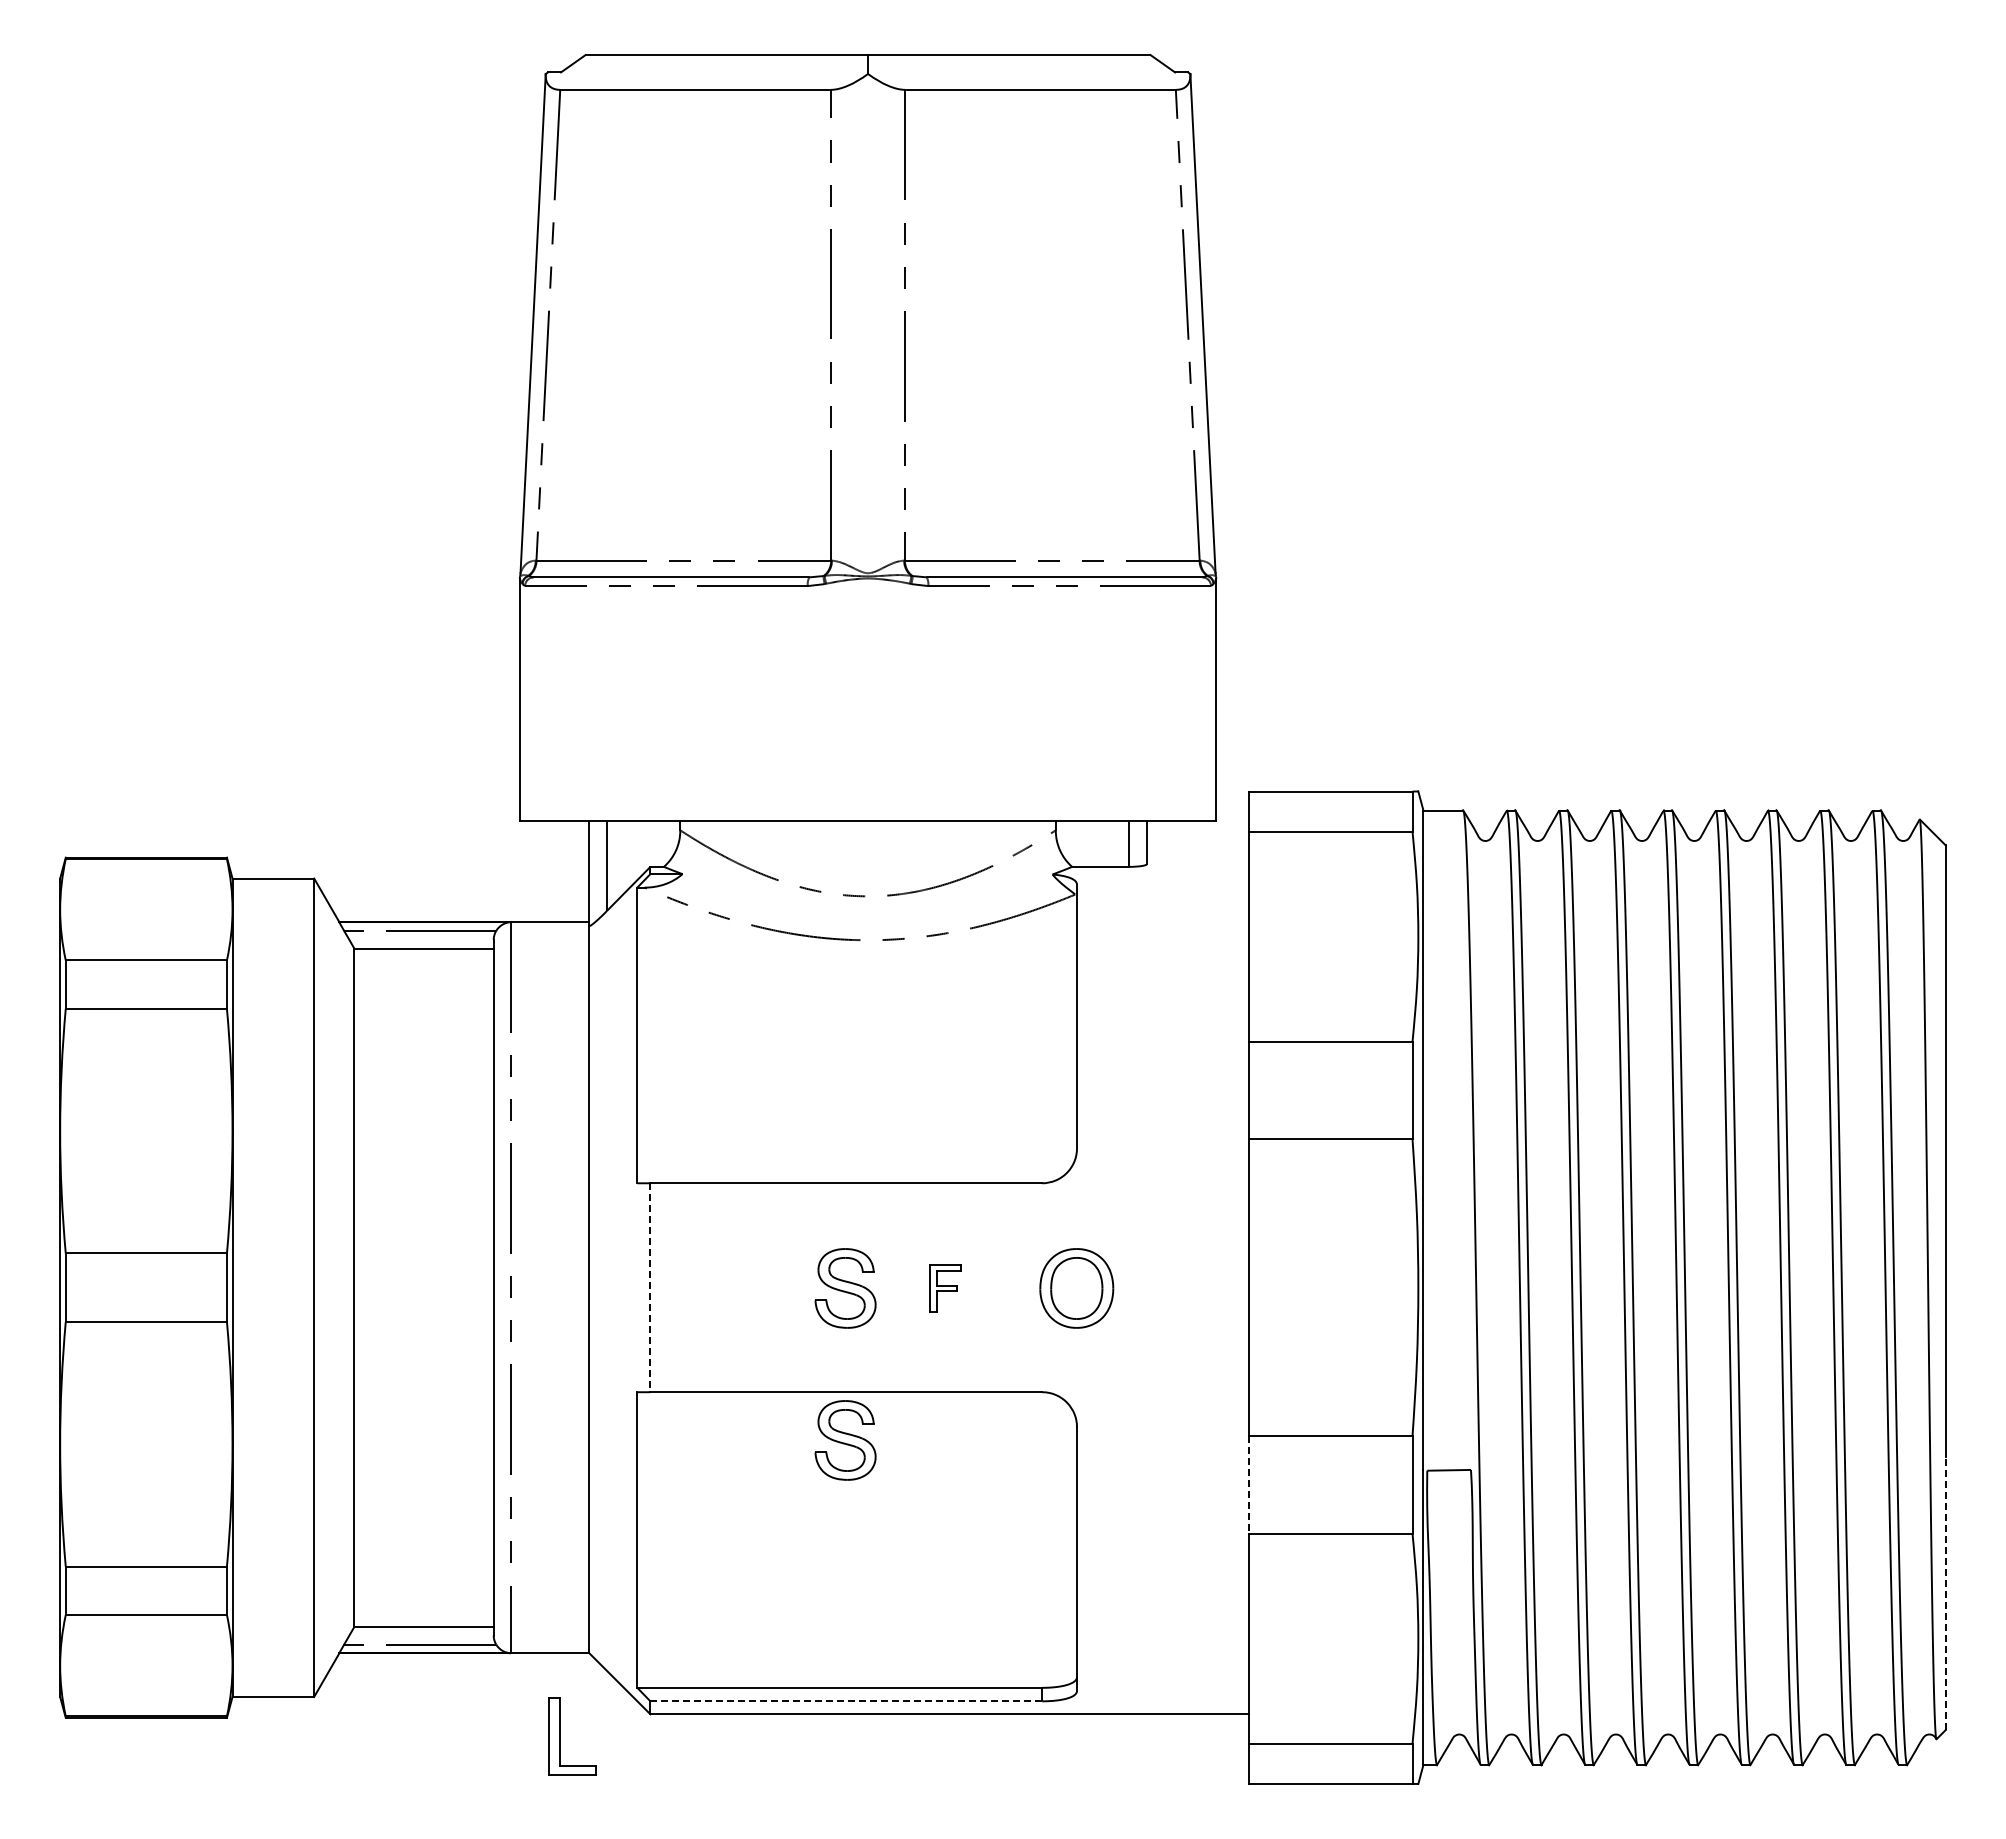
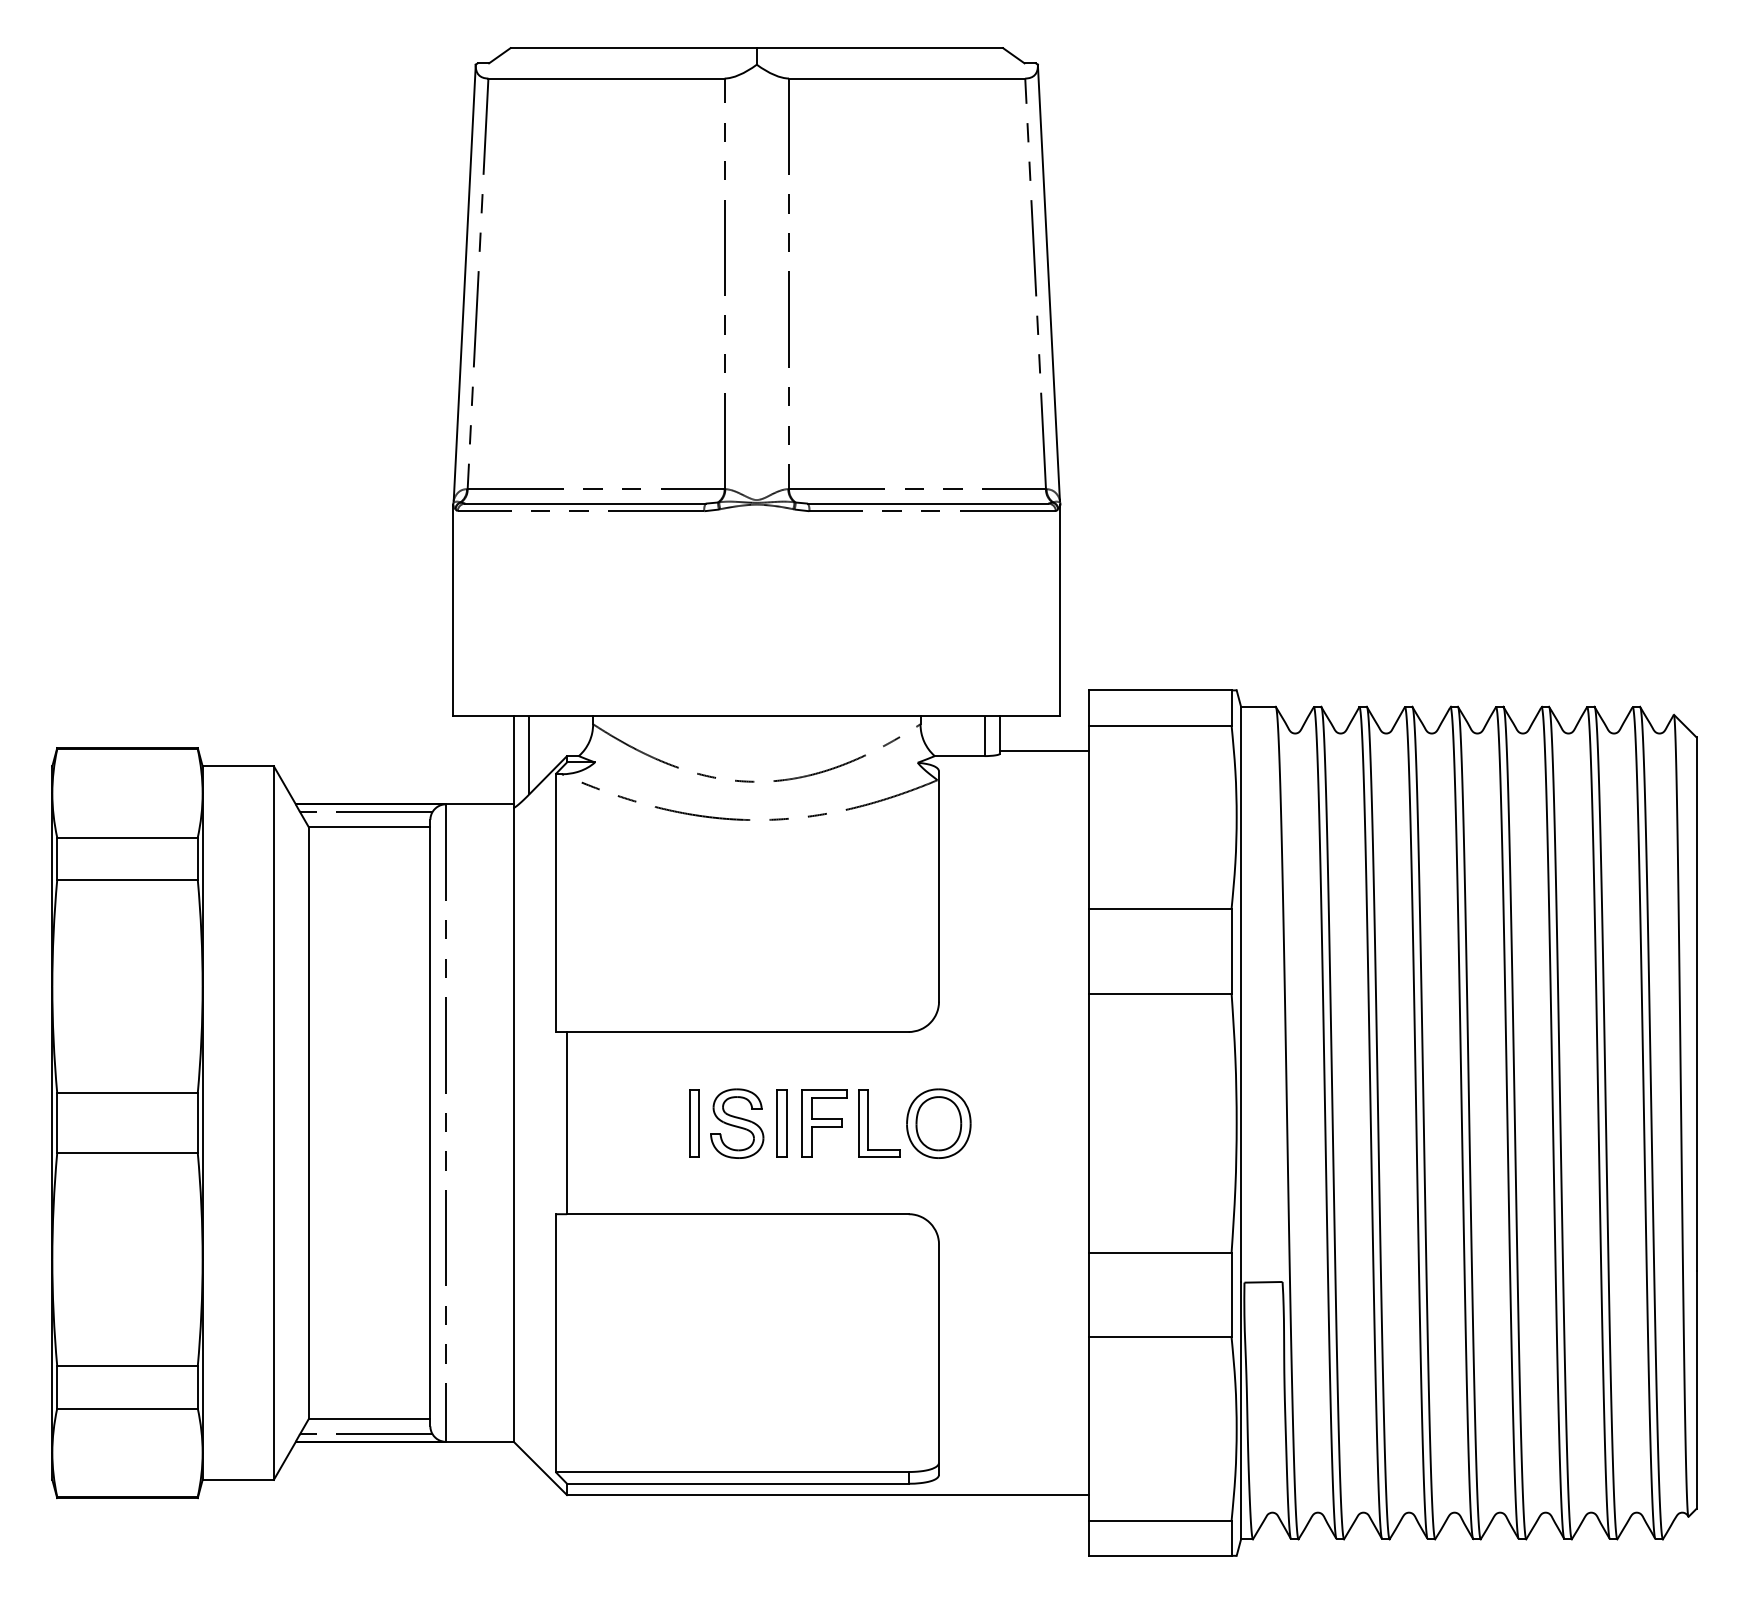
line: (1197, 861) -> (1044, 751), added
line: (650, 1288) -> (567, 1123), dashed -> solid
part: (796, 1288) -> (694, 1123), added
part: (896, 1288) -> (781, 1123), added
part: (945, 1288) -> (824, 1123), size x1.67
part: (845, 1440) -> (737, 1256), removed
line: (1249, 1484) -> (1089, 1294), dashed -> solid
line: (1945, 1593) -> (1696, 1389), dashed -> solid
line: (846, 1701) -> (738, 1483), dashed -> solid
part: (560, 1736) -> (868, 1123), moved

